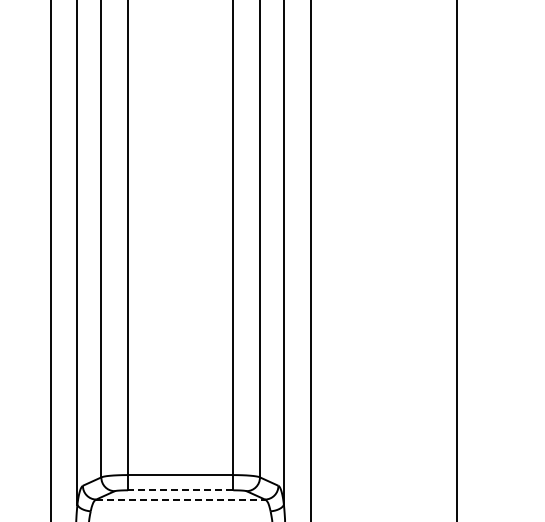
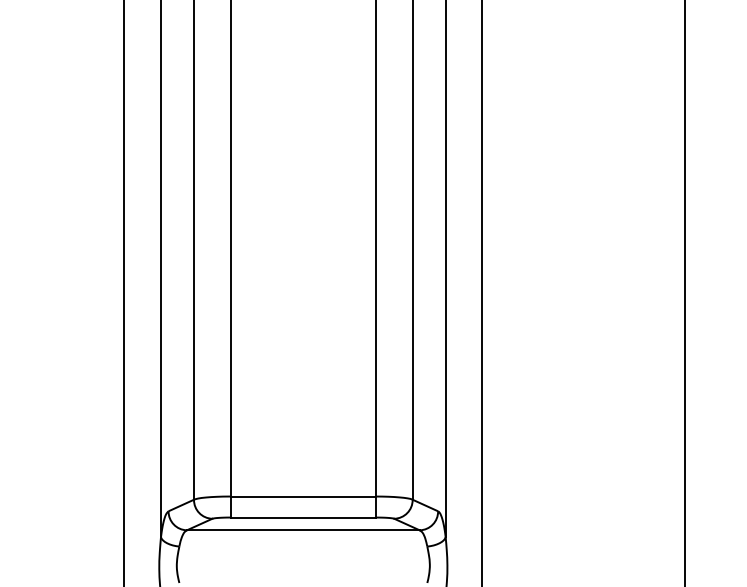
line: (180, 490) -> (303, 517), dashed -> solid
line: (181, 499) -> (304, 530), dashed -> solid

